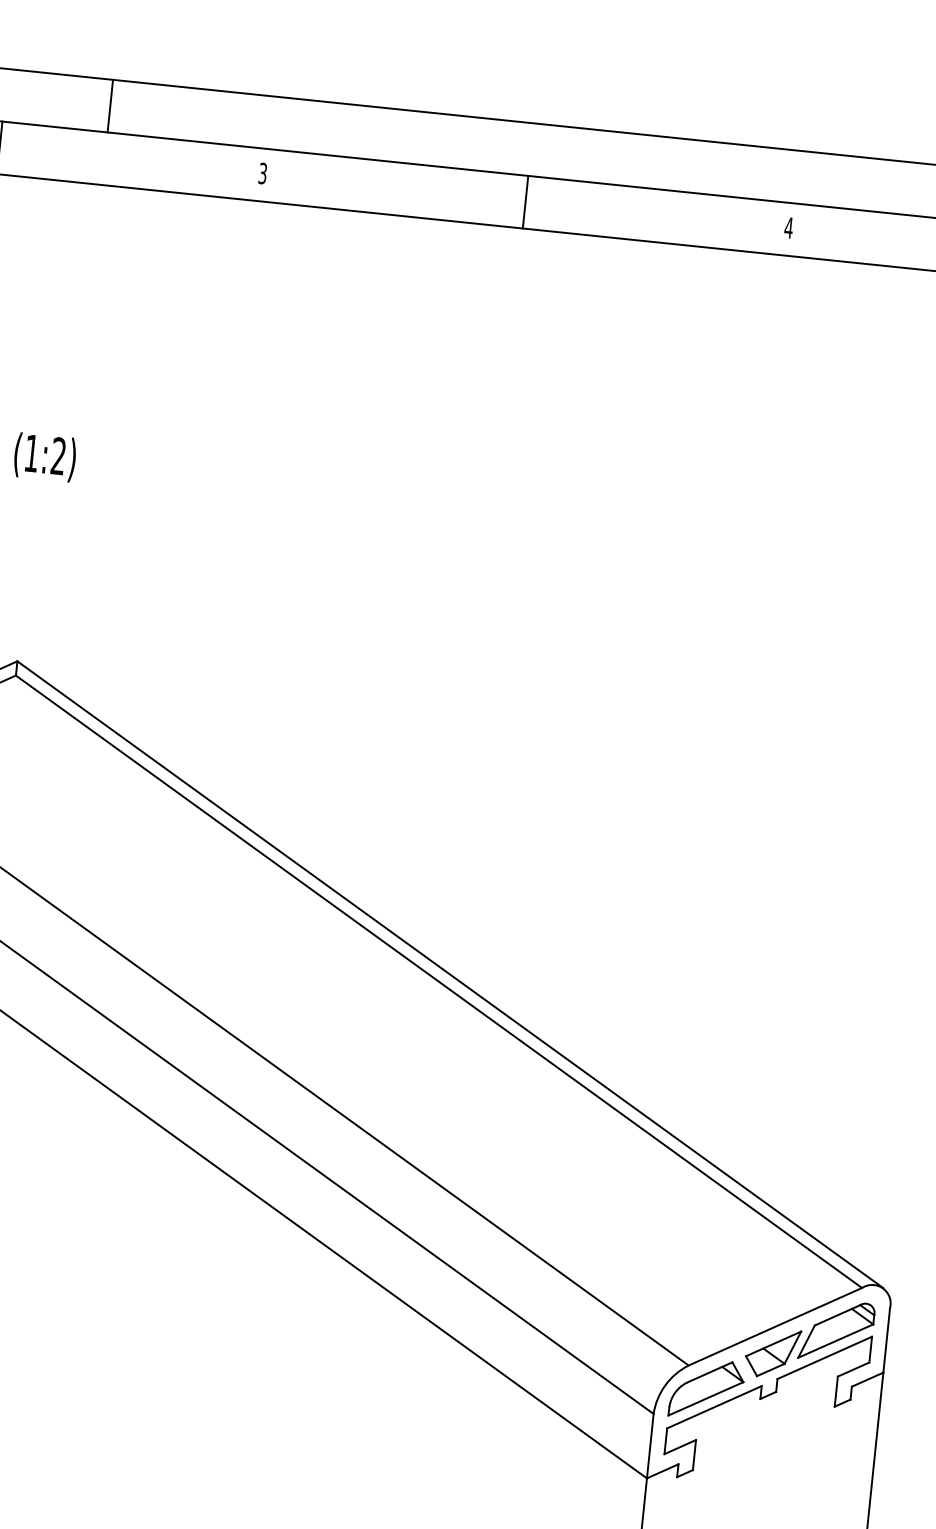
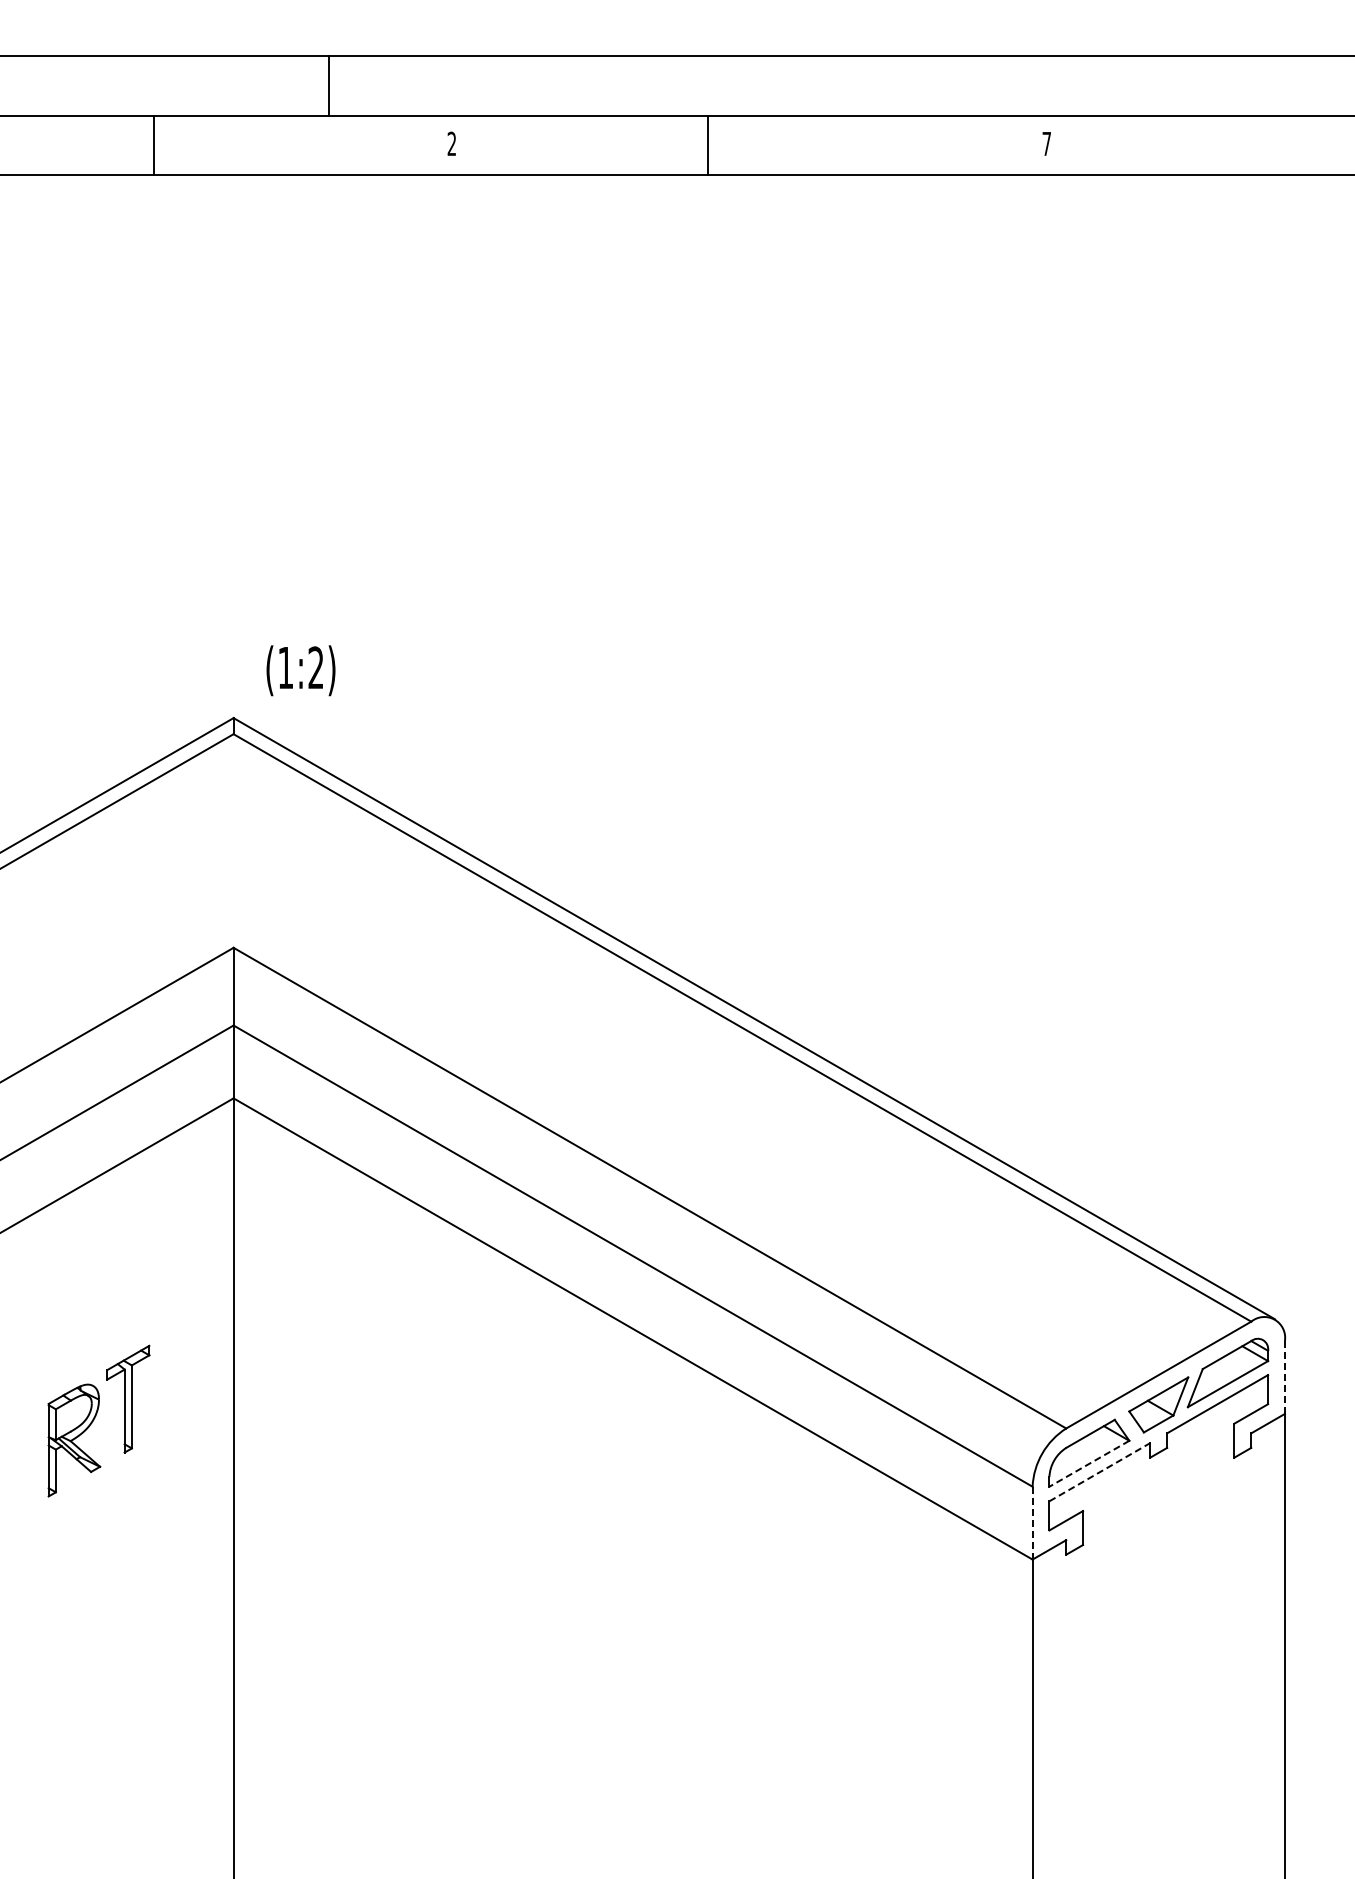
line: (110, 105) -> (329, 85), moved
text: (262, 174) -> (451, 144), 3 -> 2
line: (525, 202) -> (708, 145), moved
text: (788, 227) -> (1046, 143), 4 -> 7
text: (44, 457) -> (300, 670), moved
line: (886, 1341) -> (1284, 1378), solid -> dashed
line: (705, 1399) -> (1088, 1464), solid -> dashed
line: (715, 1406) -> (1100, 1471), solid -> dashed
line: (650, 1446) -> (1032, 1523), solid -> dashed

